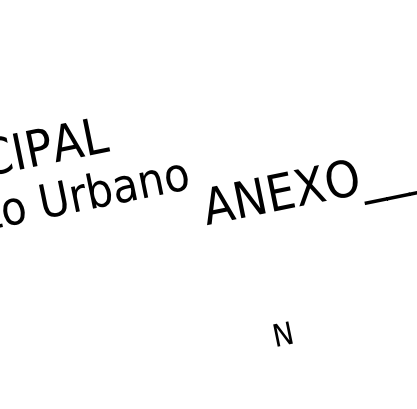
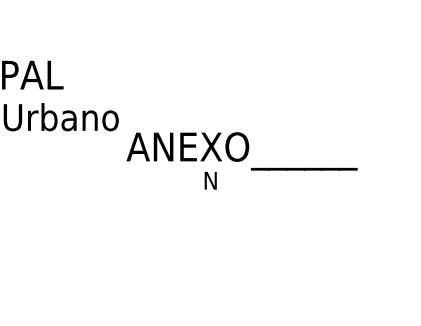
text: (282, 333) -> (210, 180), moved

